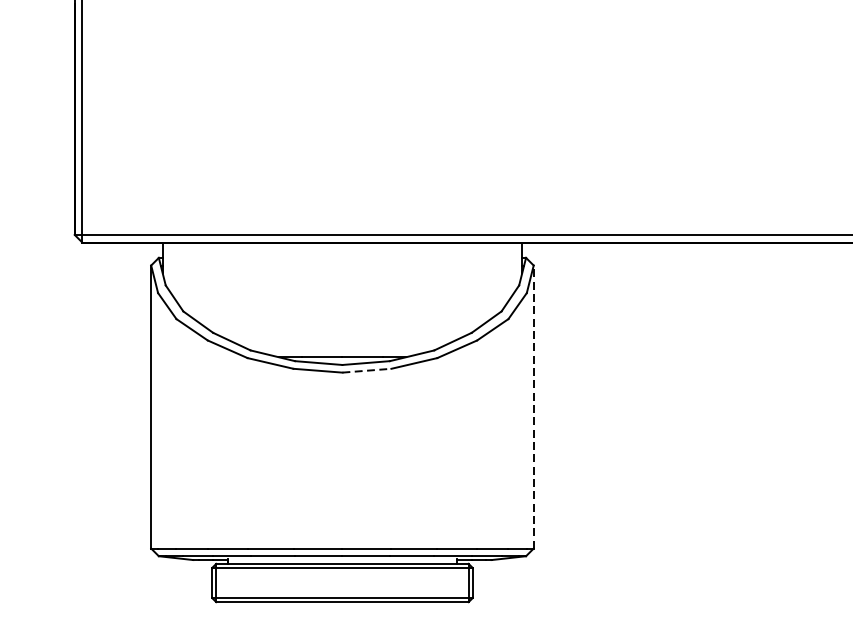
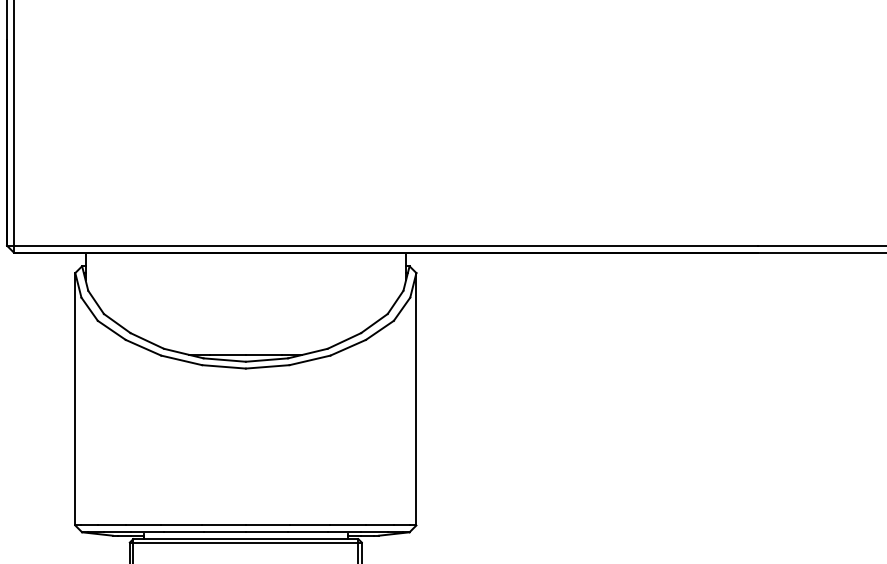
line: (366, 370) -> (267, 366), dashed -> solid
line: (533, 406) -> (416, 398), dashed -> solid

